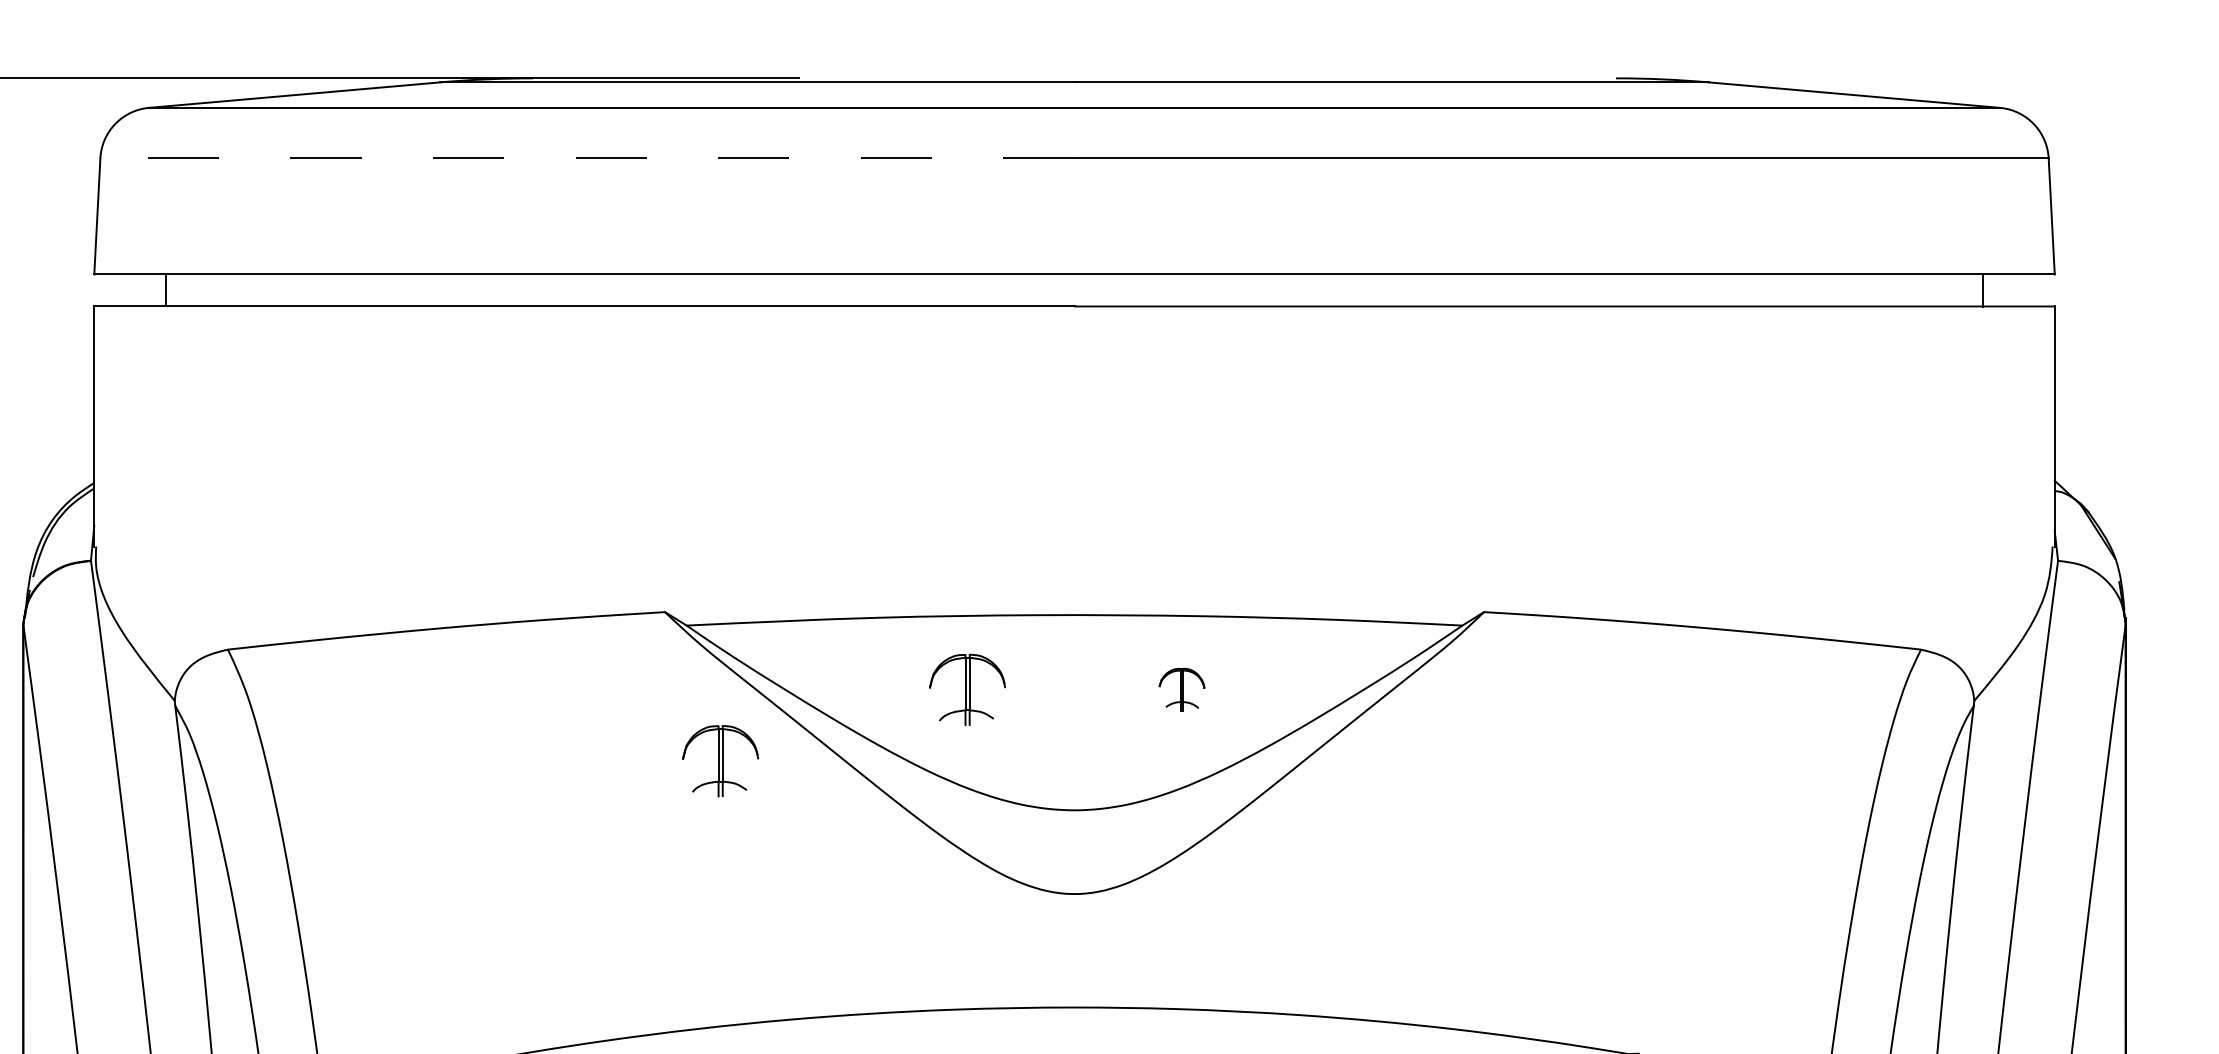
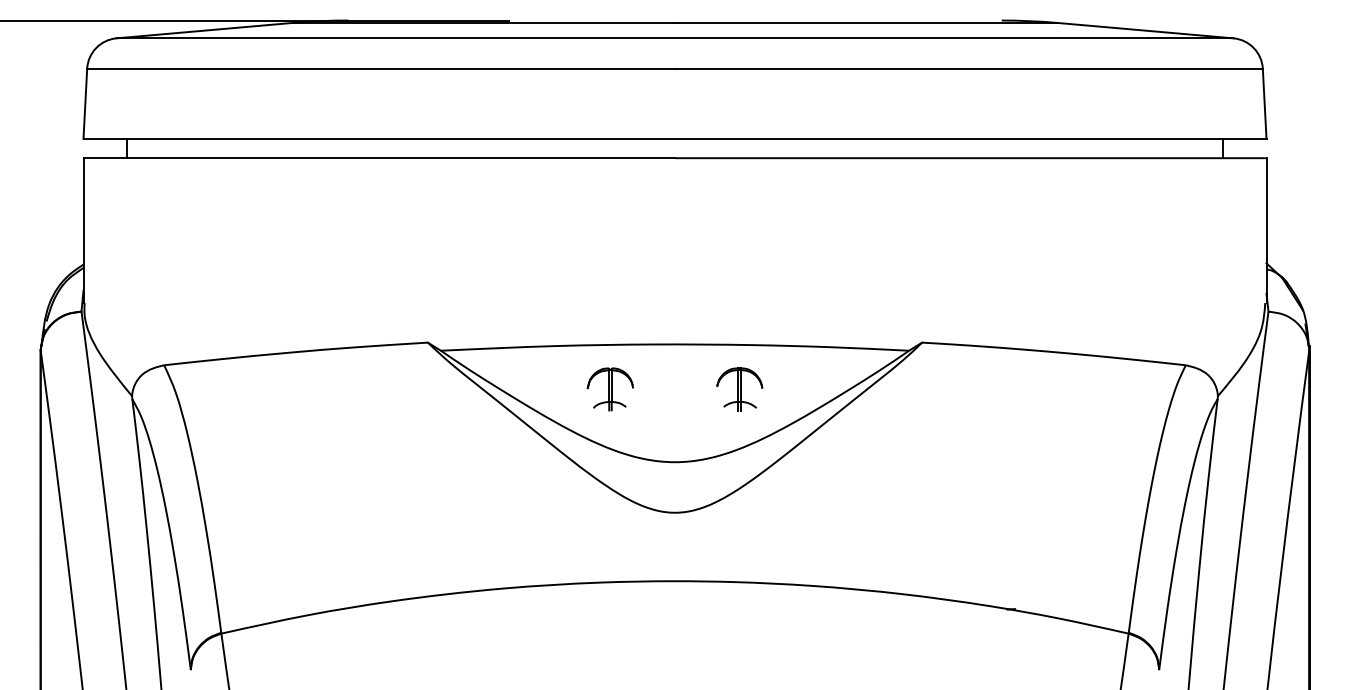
line: (588, 157) -> (381, 68), dashed -> solid
part: (1181, 689) -> (739, 389), size x1.67
part: (719, 761) -> (460, 432), removed

